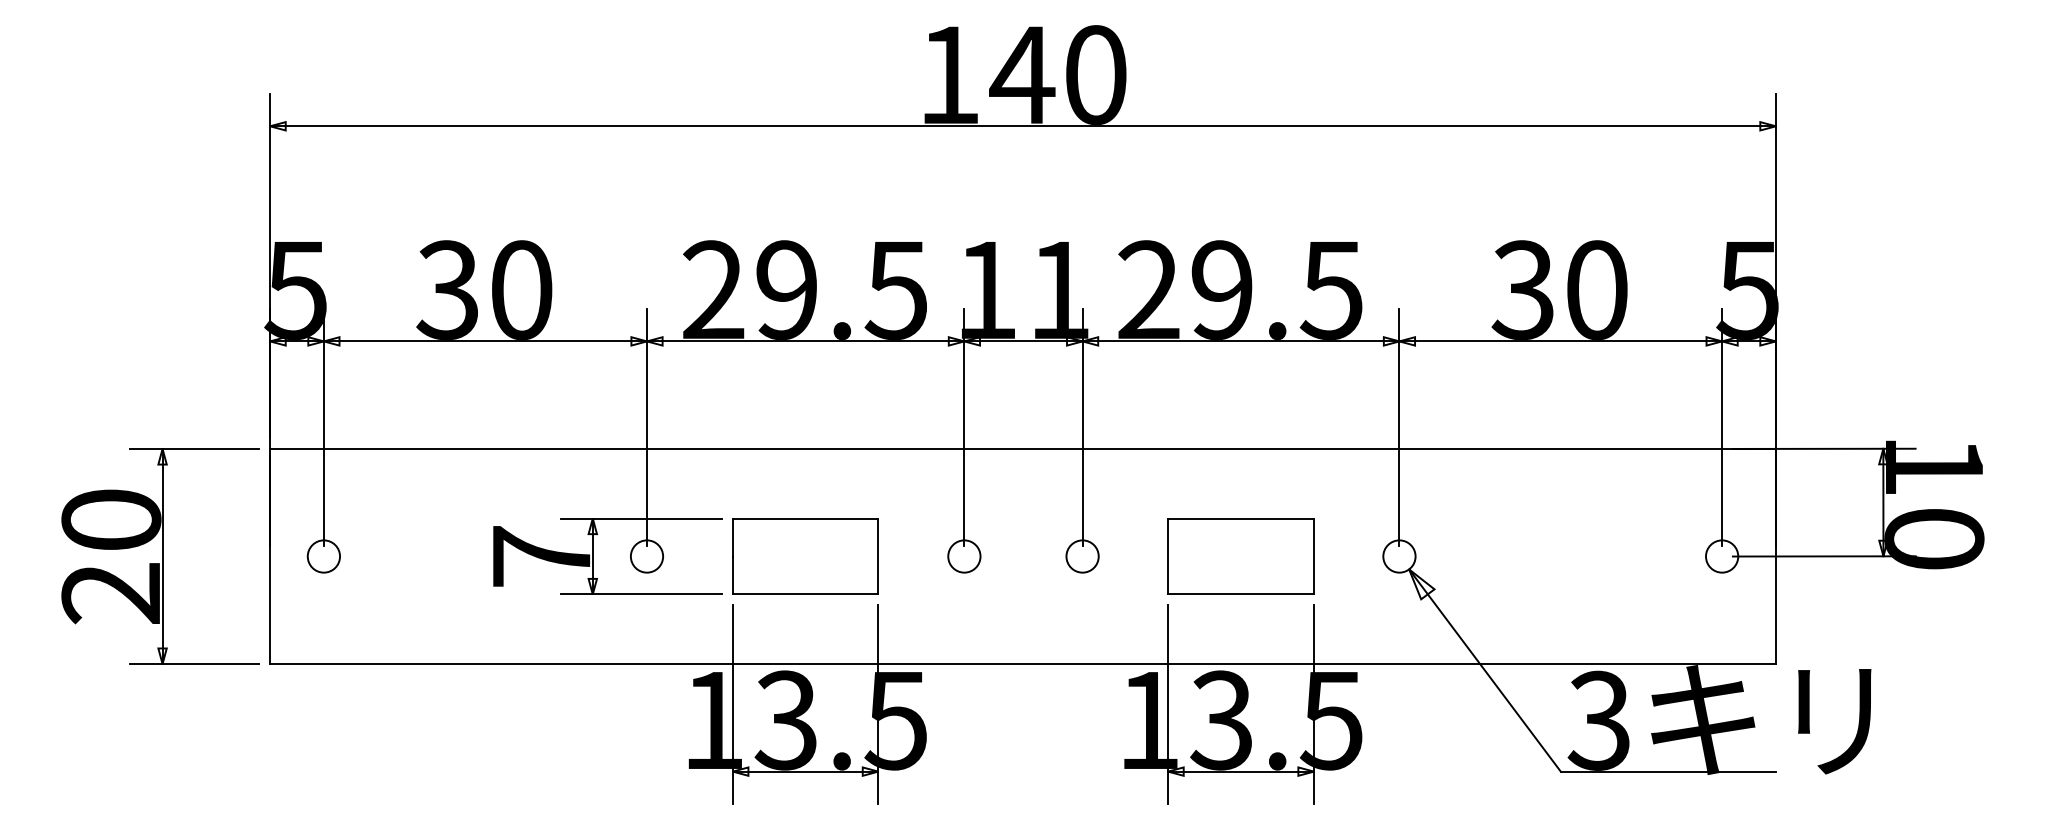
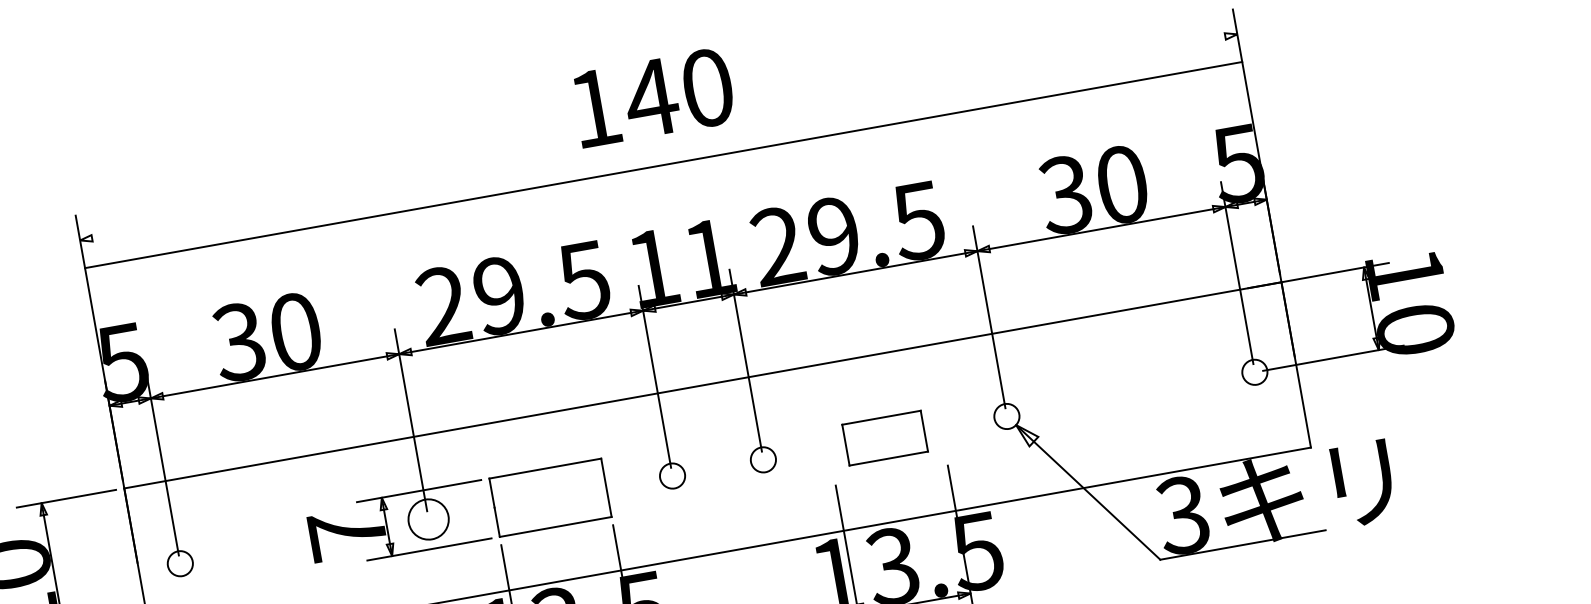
line: (1022, 126) -> (663, 165), moved
circle: (646, 556) -> (428, 519), size x1.6
part: (1240, 556) -> (884, 438), size x0.7

